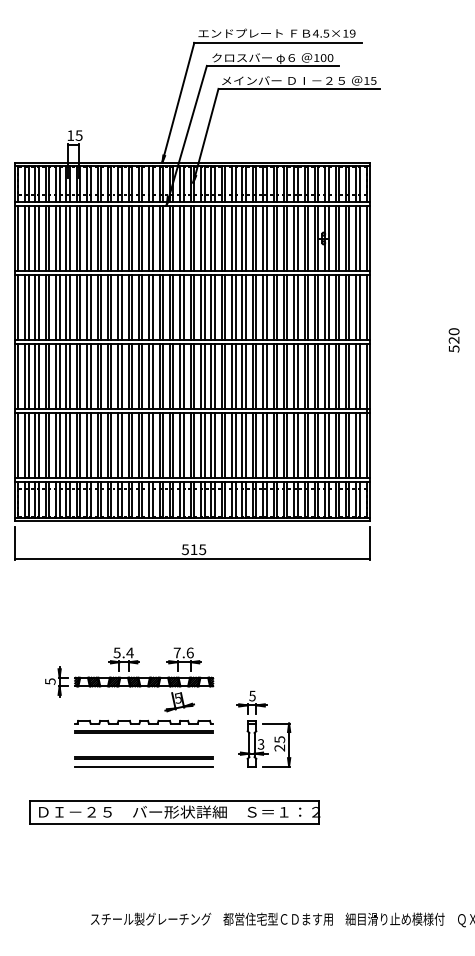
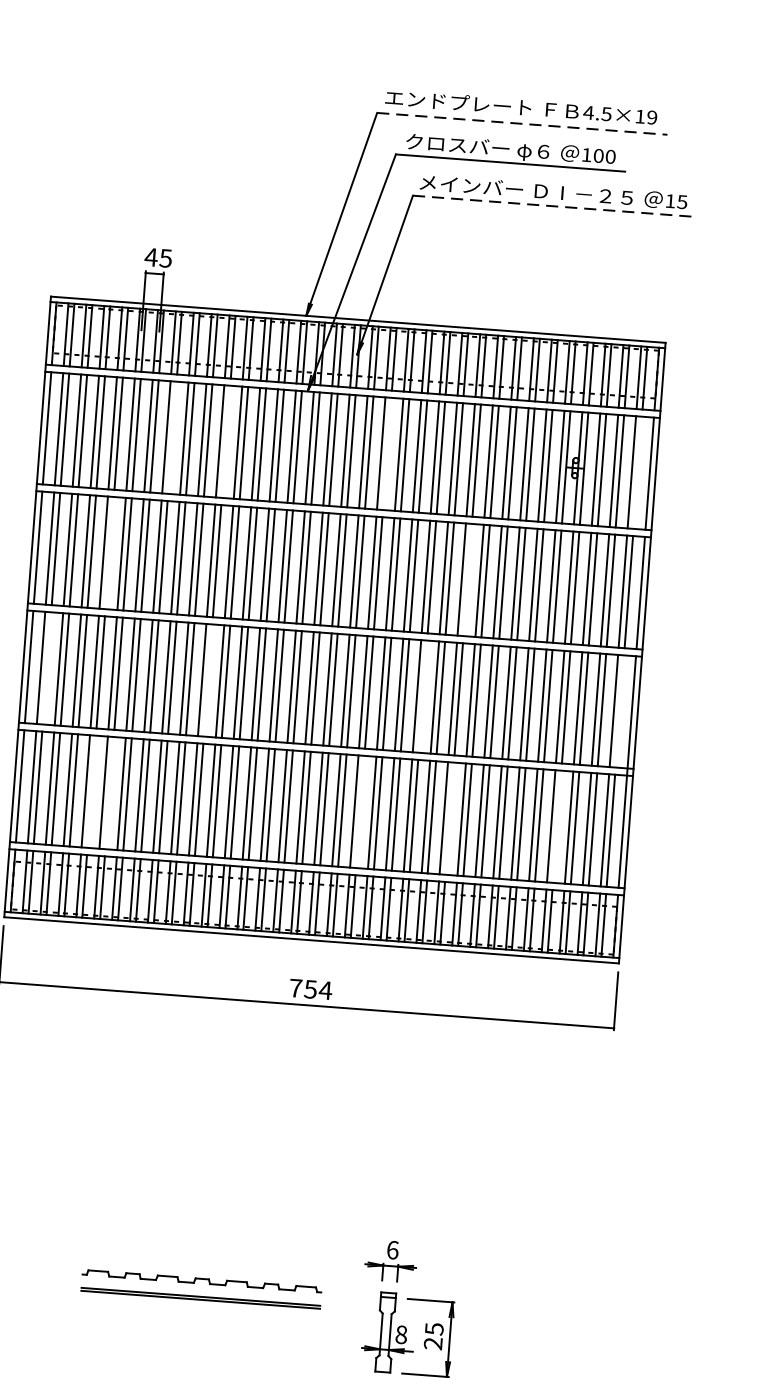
line: (278, 42) -> (522, 123), solid -> dashed
line: (299, 88) -> (553, 205), solid -> dashed
text: (70, 135) -> (150, 257), 15 -> 45
line: (90, 238) -> (172, 437), removed
line: (121, 238) -> (225, 441), removed
line: (214, 238) -> (386, 453), removed
line: (359, 238) -> (637, 472), removed
line: (59, 307) -> (109, 553), removed
line: (266, 307) -> (467, 579), removed
line: (28, 376) -> (47, 668), removed
line: (121, 376) -> (207, 680), removed
line: (245, 376) -> (422, 696), removed
line: (359, 376) -> (619, 711), removed
line: (59, 445) -> (91, 791), removed
line: (69, 445) -> (108, 792), removed
line: (214, 445) -> (359, 811), removed
line: (266, 445) -> (449, 818), removed
line: (328, 445) -> (556, 826), removed
text: (193, 549) -> (309, 988), 515 -> 754
part: (129, 679) -> (182, 1205), removed
text: (252, 695) -> (392, 1249), 5 -> 6
text: (260, 744) -> (400, 1334), 3 -> 8
part: (143, 761) -> (195, 1349), removed

